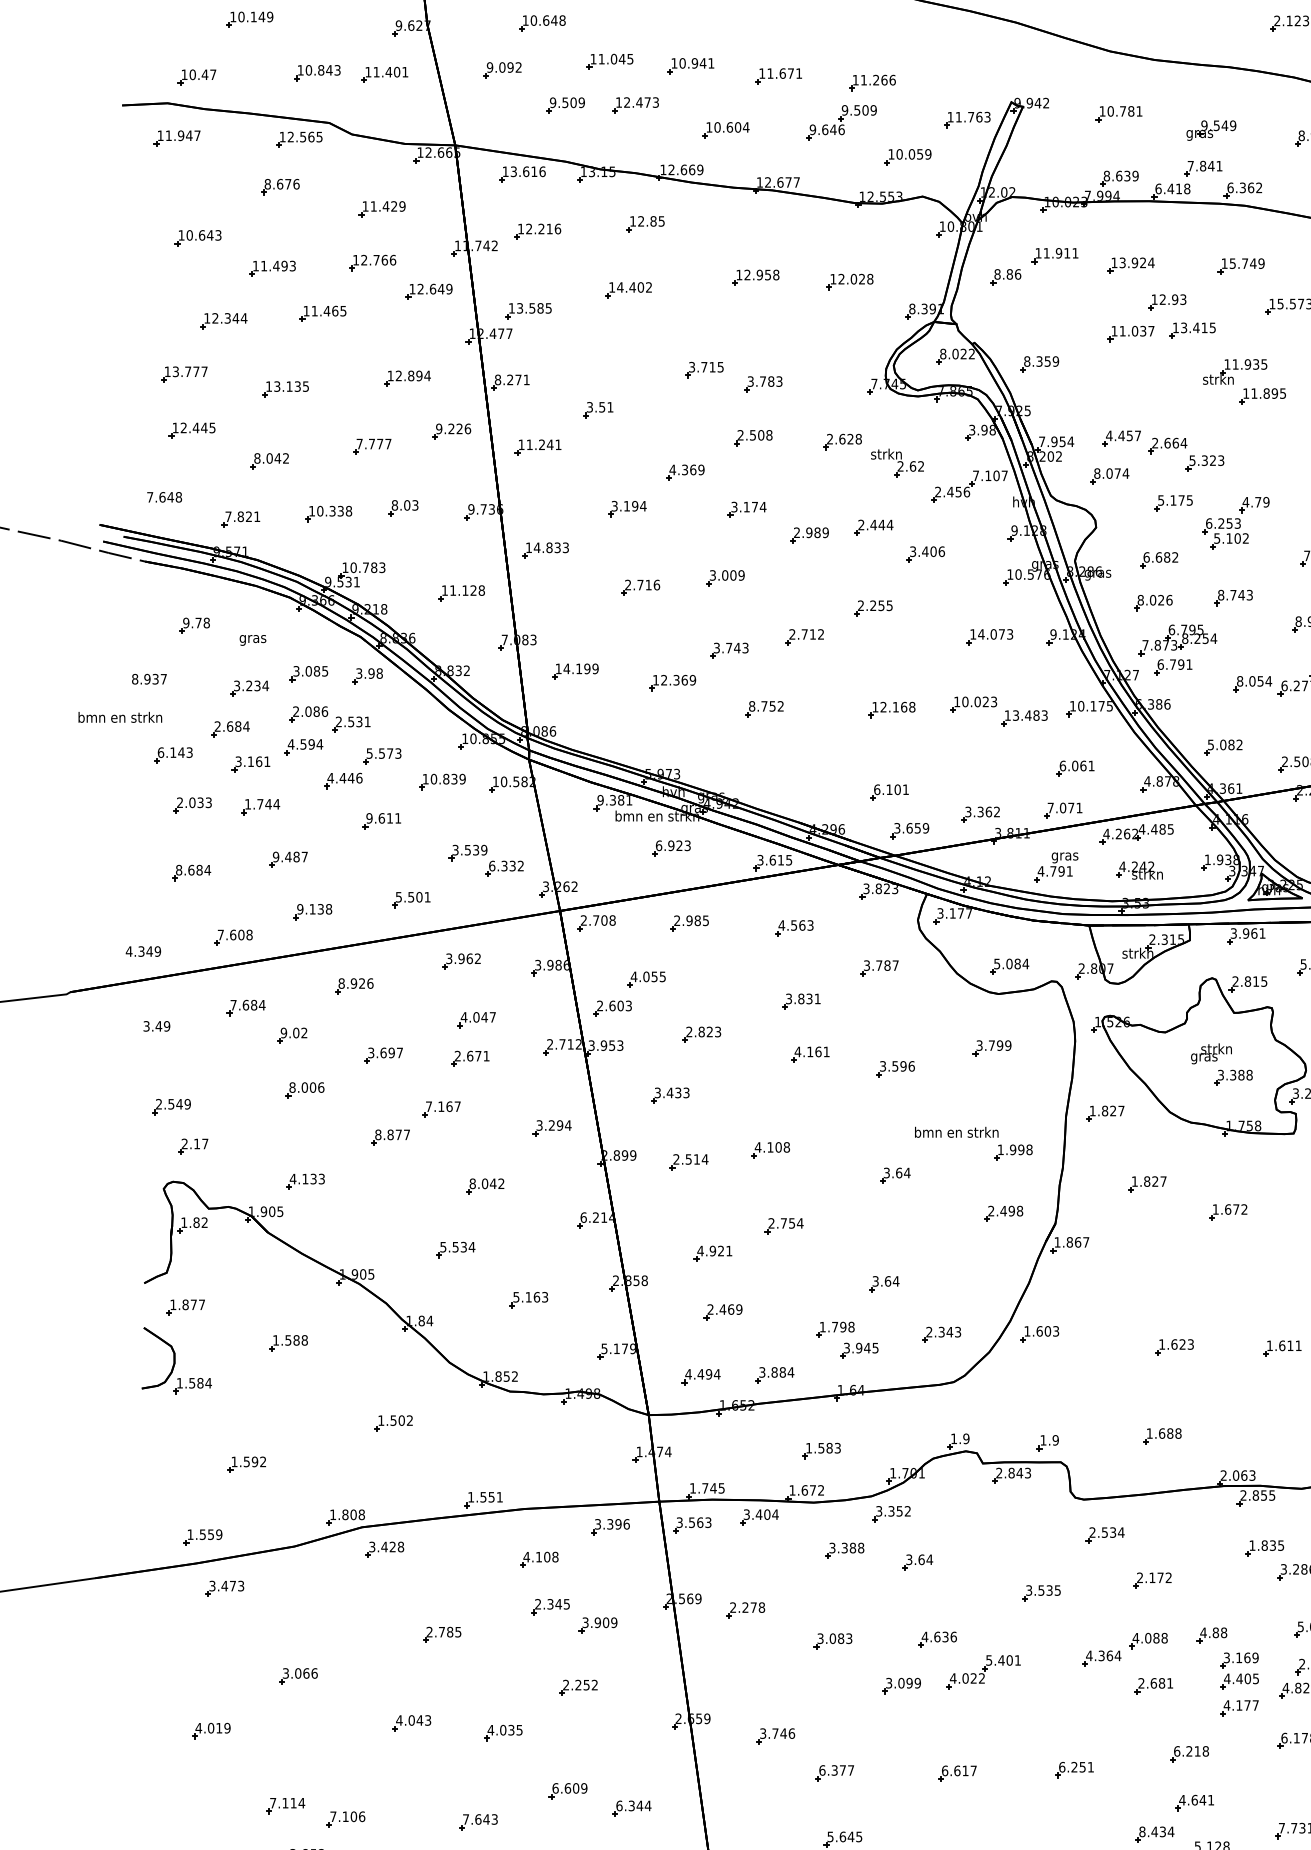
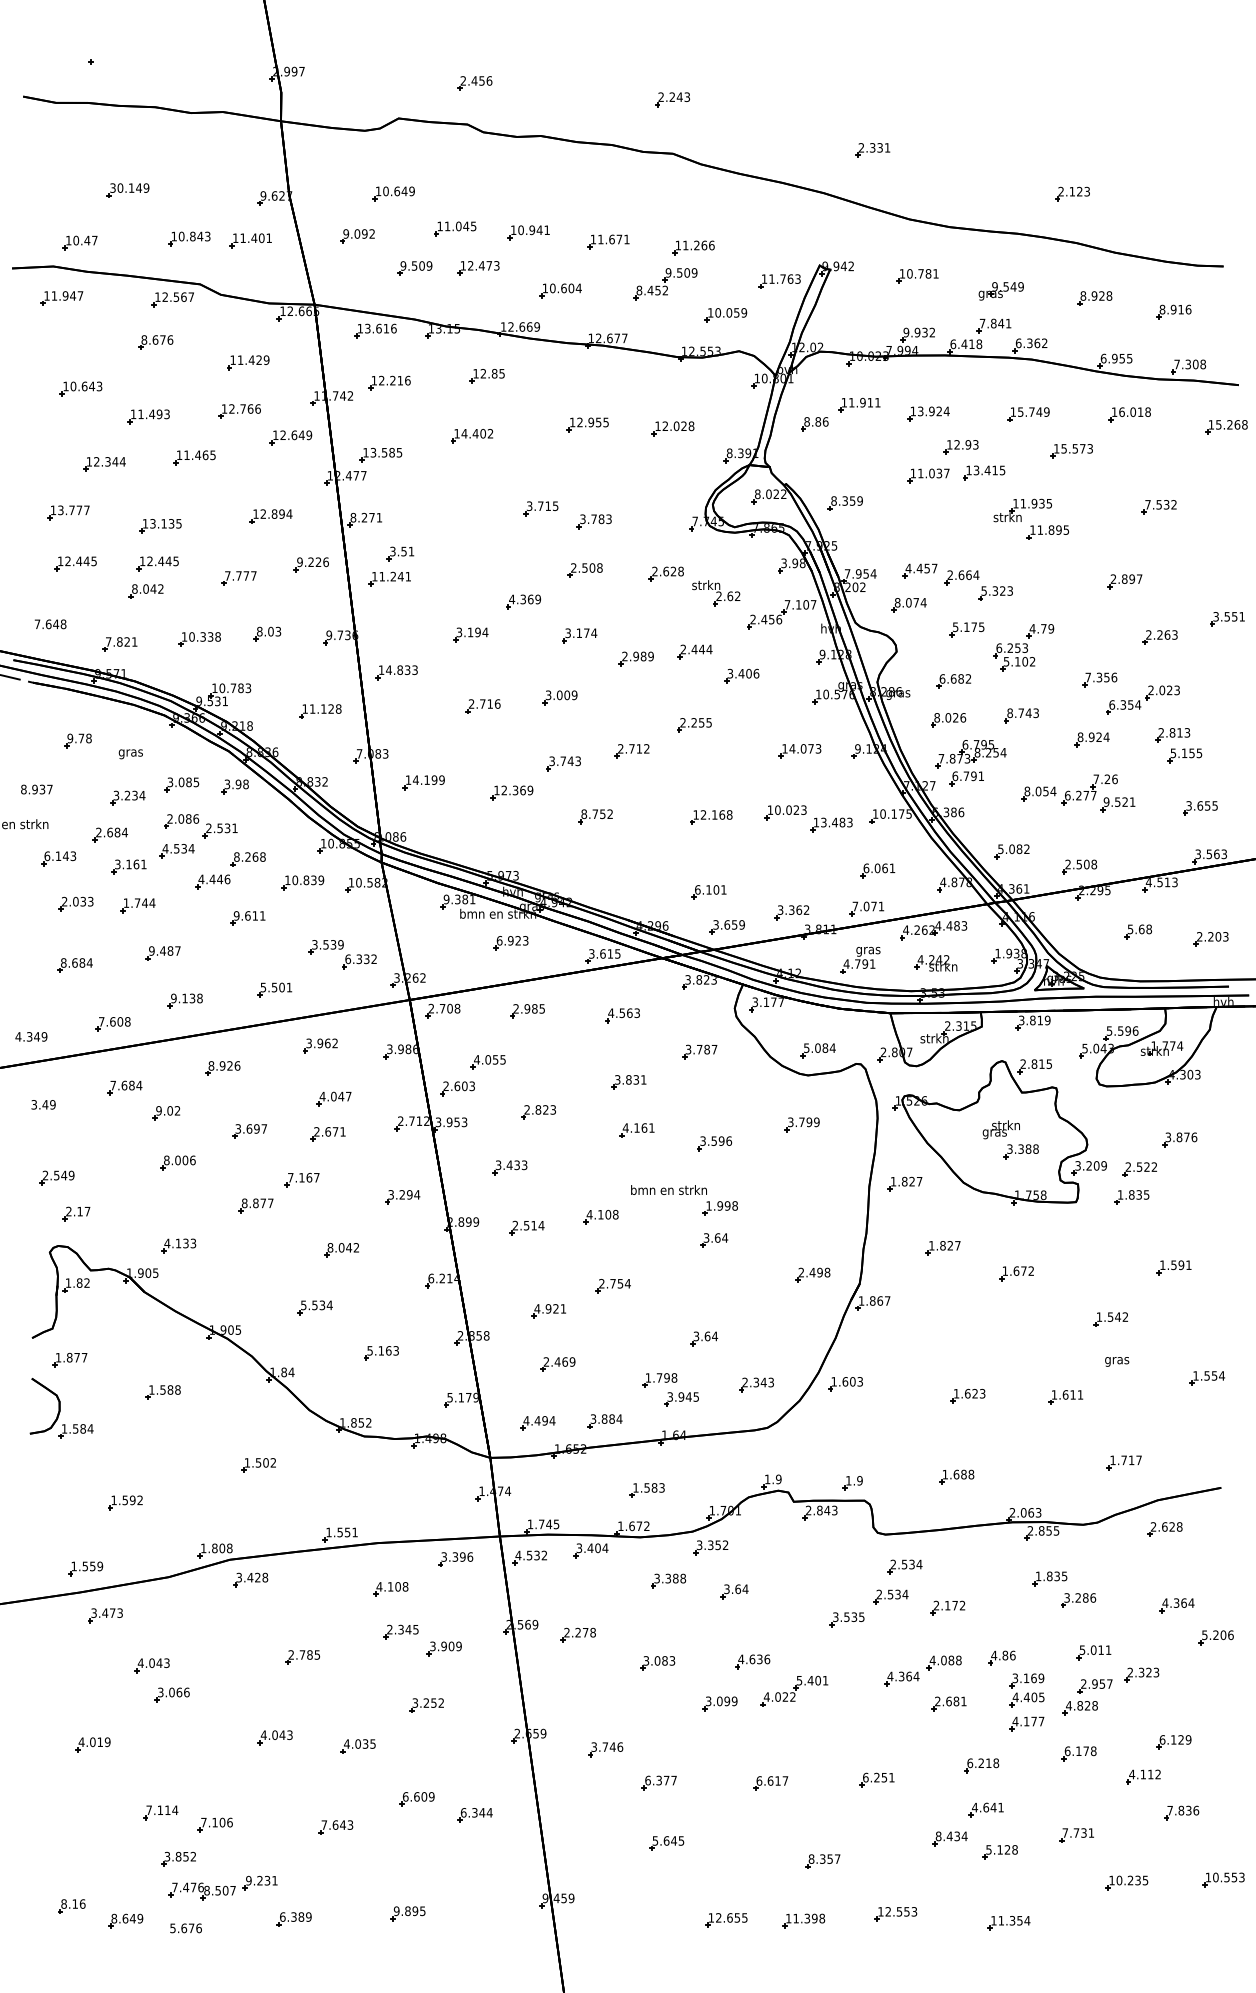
text: (232, 16) -> (112, 187), 10.149 -> 30.149
text: (561, 20) -> (411, 191), 10.648 -> 10.649
text: (827, 129) -> (652, 290), 9.646 -> 8.452
text: (318, 137) -> (190, 297), 12.565 -> 12.567
text: (1121, 175) -> (919, 332), 8.639 -> 9.932
text: (775, 275) -> (605, 422), 12.958 -> 12.955
part: (598, 409) -> (400, 553), moved
part: (282, 430) -> (157, 563), added
text: (312, 744) -> (184, 848), 4.594 -> 4.534
text: (383, 752) -> (249, 856), 5.573 -> 8.268
text: (1170, 828) -> (964, 925), 4.485 -> 4.483
text: (1254, 933) -> (1040, 1020), 3.961 -> 3.819
part: (972, 1137) -> (683, 1194), moved
text: (694, 1522) -> (531, 1555), 3.563 -> 4.532
part: (1089, 1567) -> (890, 1596), added
text: (1223, 1632) -> (1012, 1655), 4.88 -> 4.86
part: (275, 1643) -> (151, 1665), added
text: (566, 1685) -> (415, 1703), 2.252 -> 3.252

